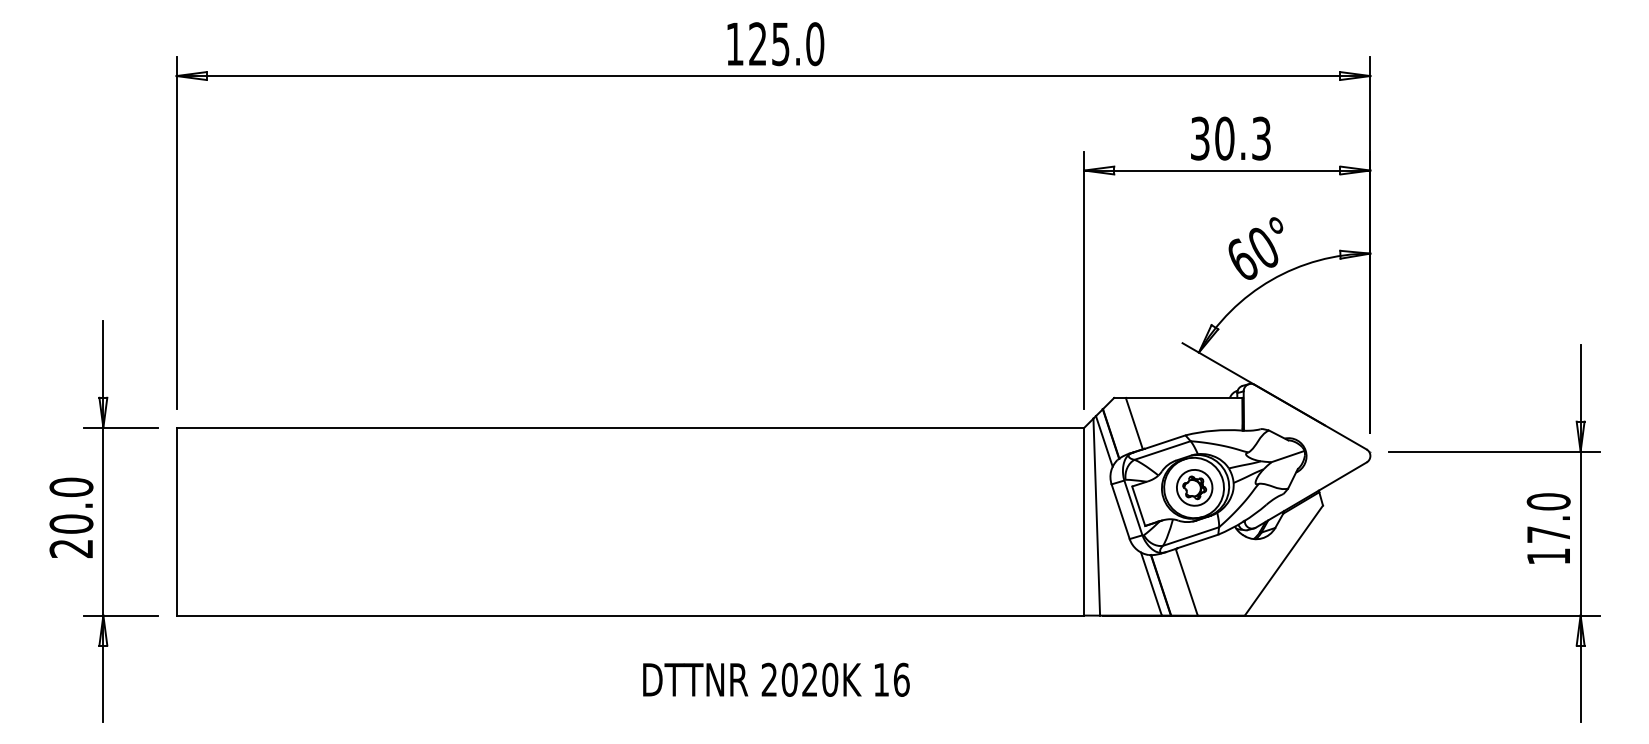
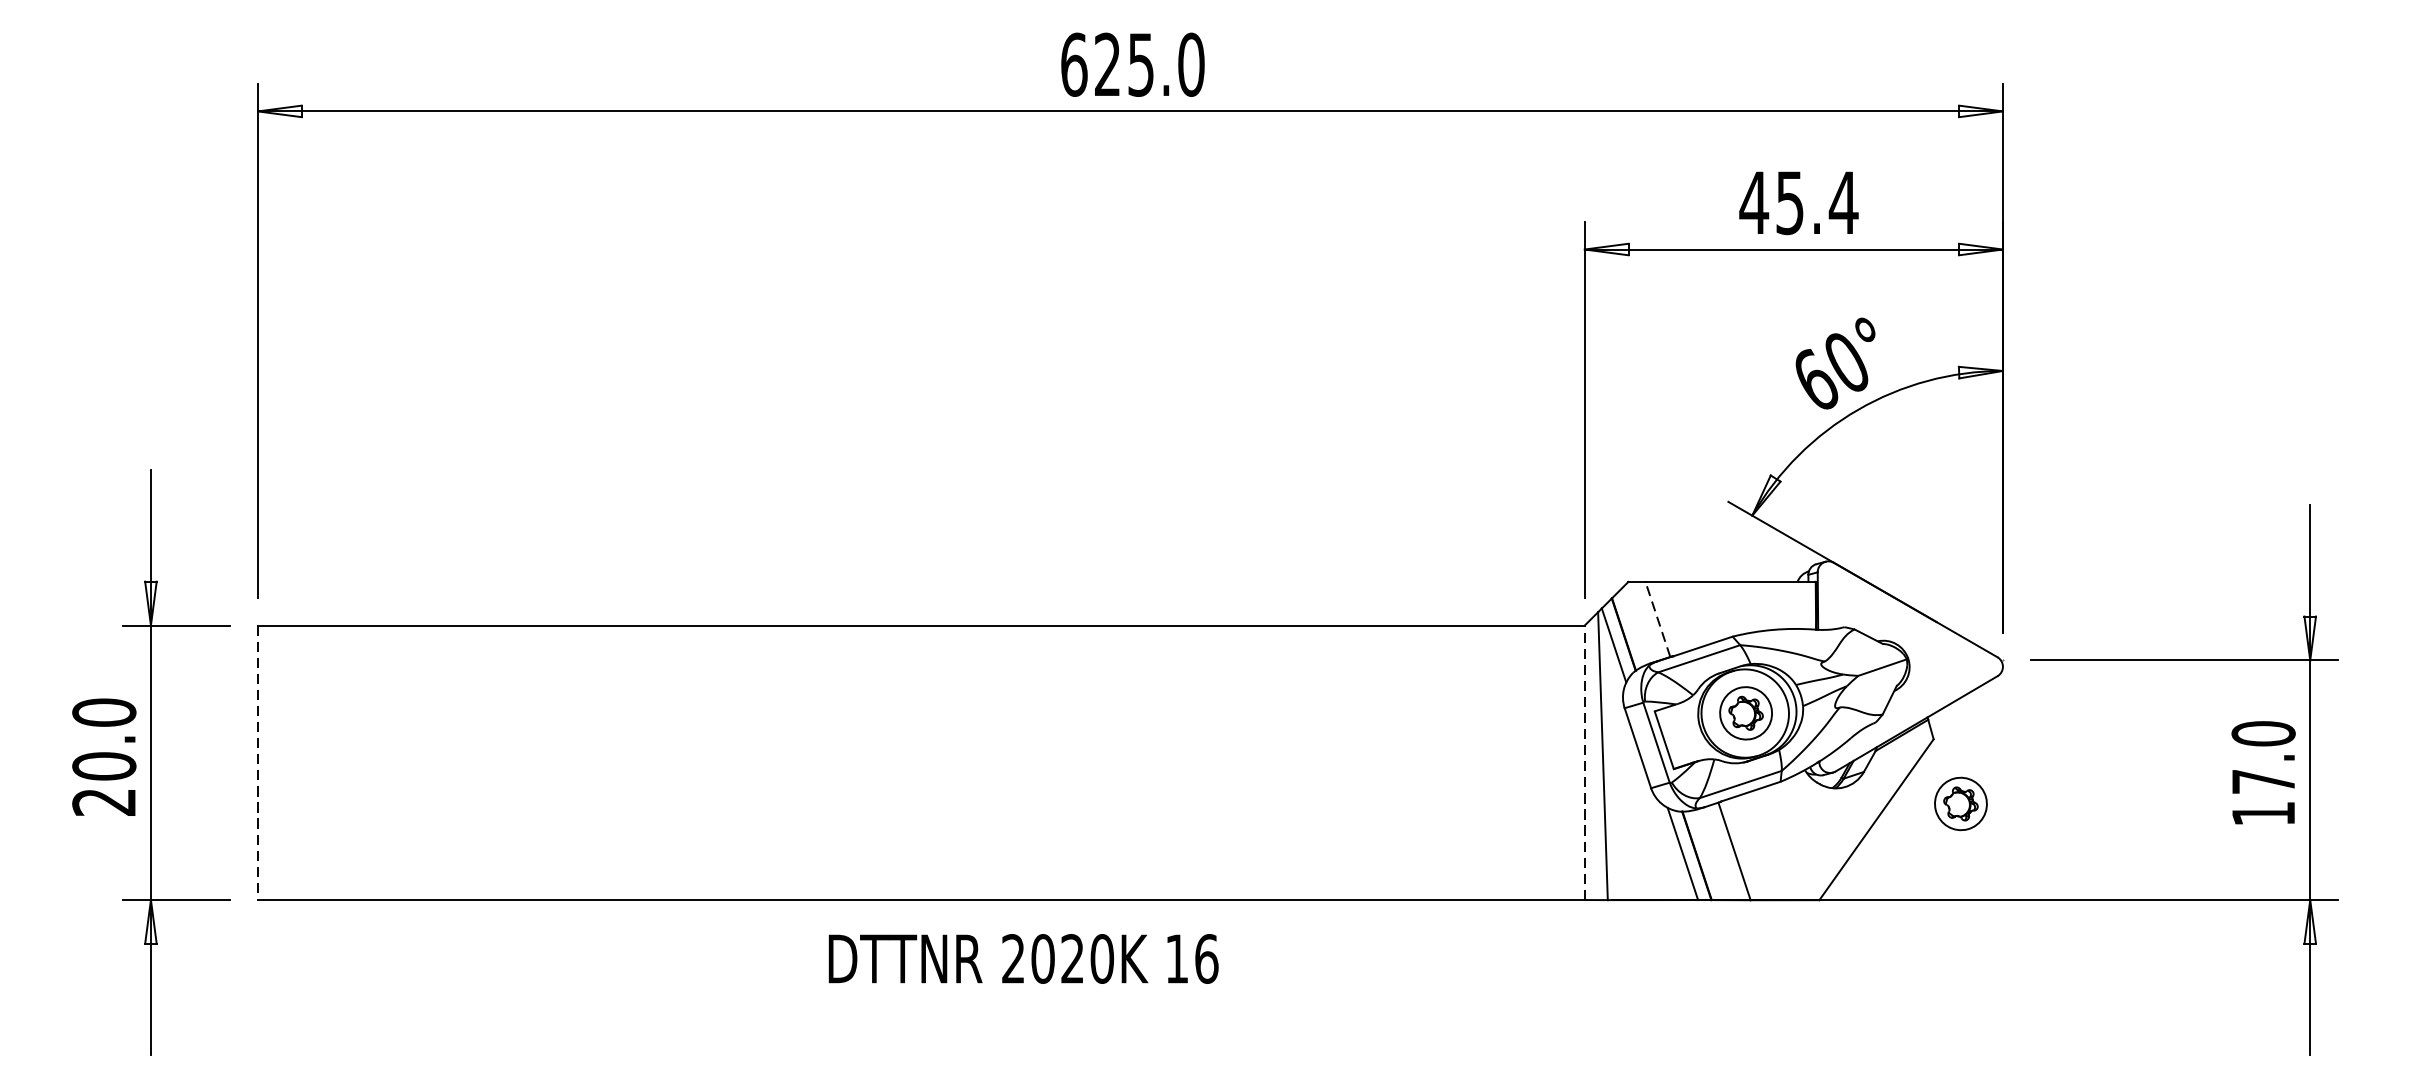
text: (735, 44) -> (1074, 65), 125.0 -> 625.0
text: (1230, 138) -> (1798, 202), 30.3 -> 45.4
line: (1134, 423) -> (1658, 619), solid -> dashed
line: (176, 521) -> (257, 762), solid -> dashed
line: (1084, 521) -> (1585, 762), solid -> dashed
part: (1341, 549) -> (1960, 803), added
text: (776, 679) -> (1023, 958), moved

